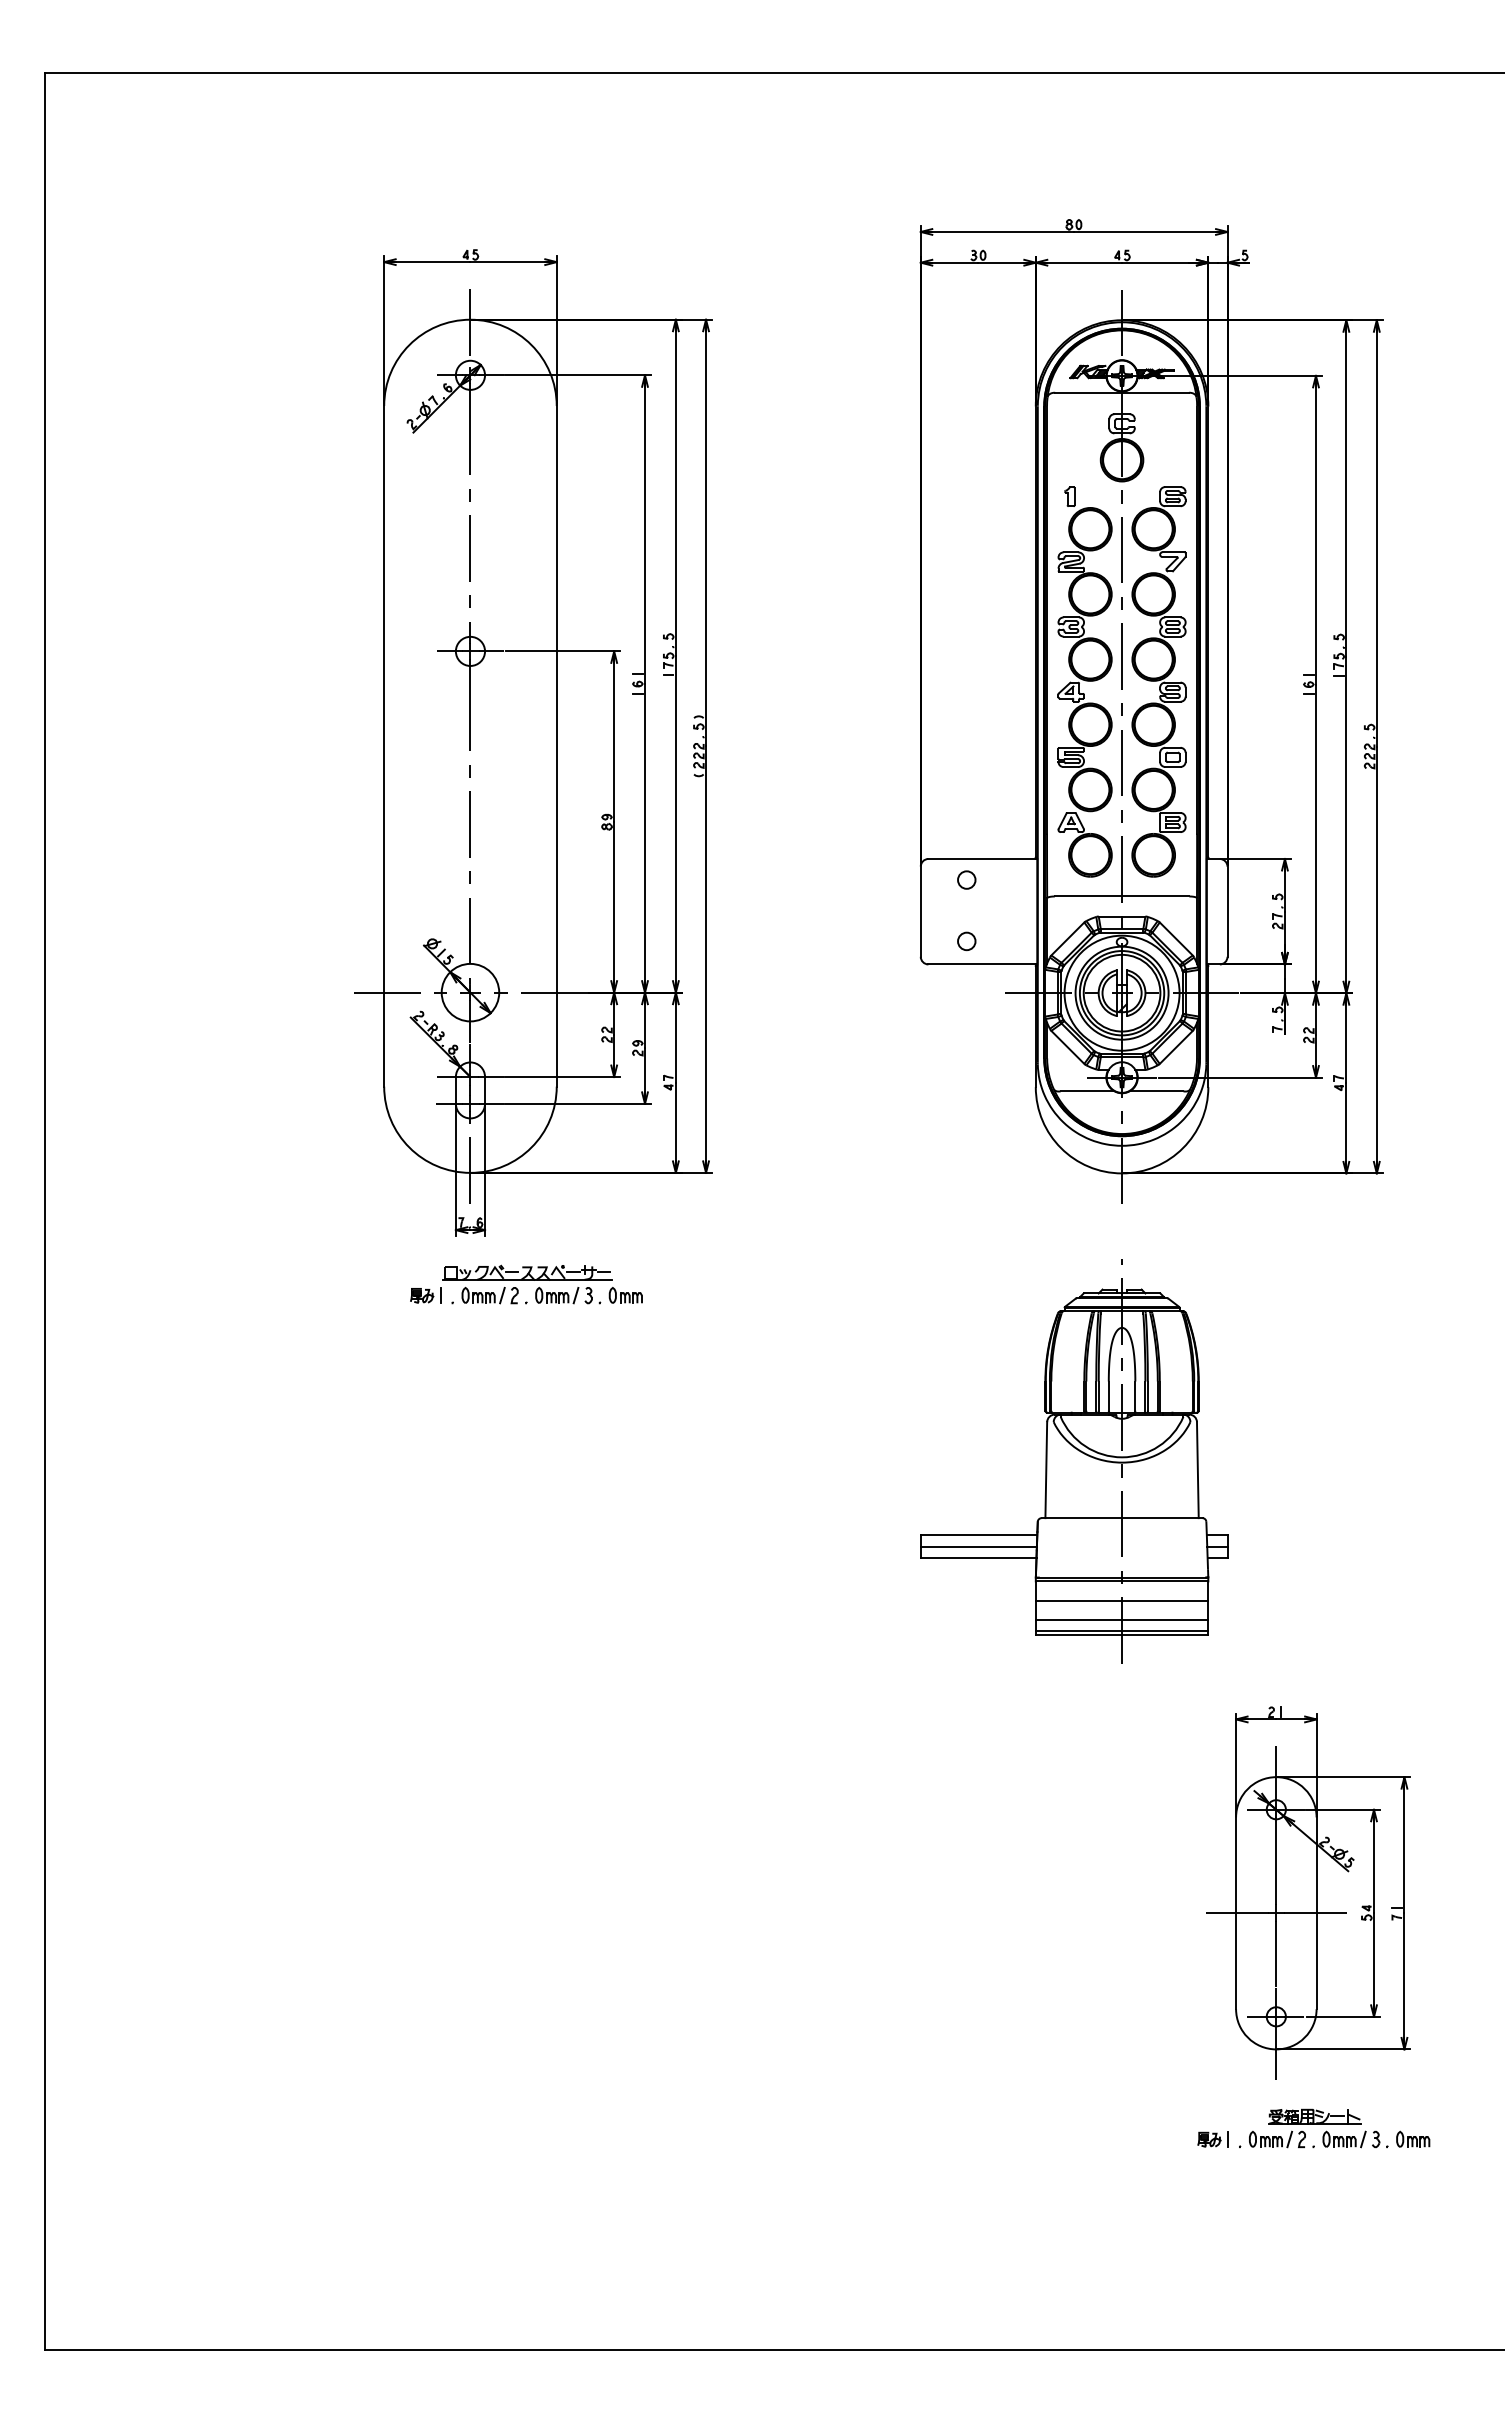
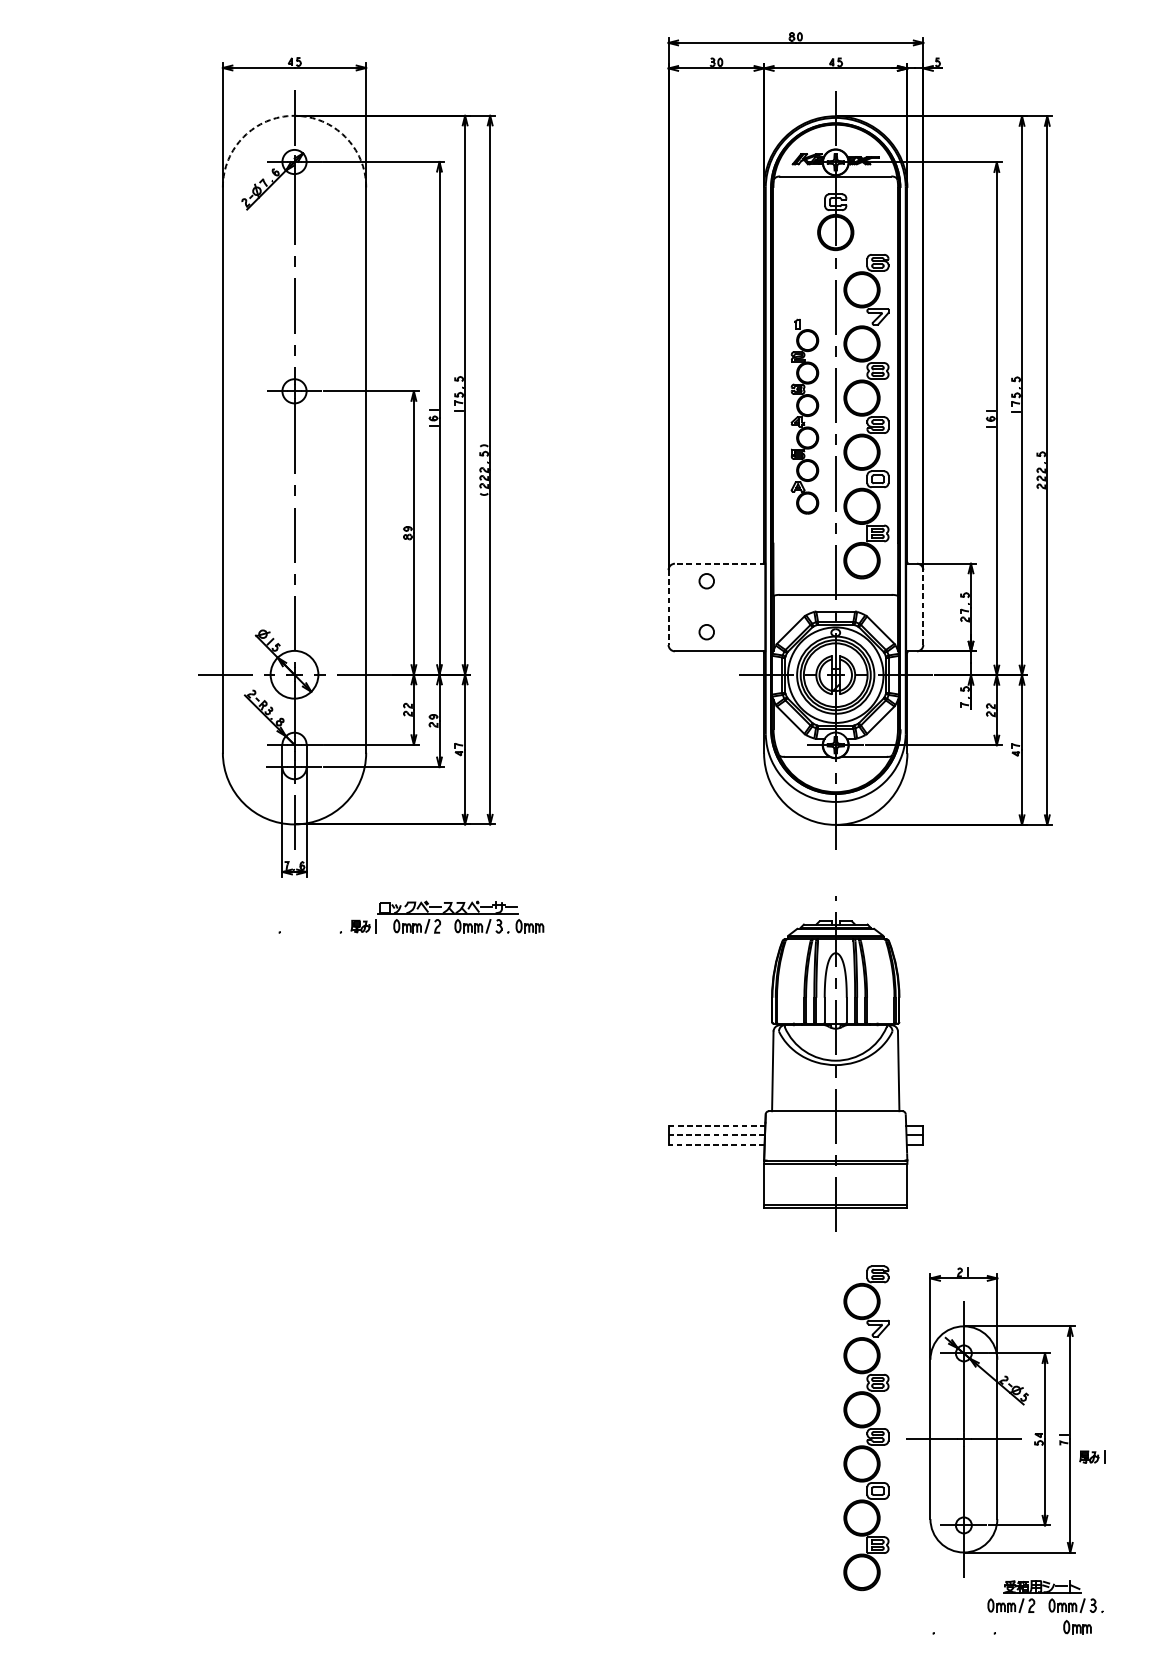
arc: (470, 319) -> (294, 115), solid -> dashed
part: (1084, 681) -> (804, 416), size x0.6
line: (982, 859) -> (719, 564), solid -> dashed
line: (1227, 911) -> (923, 607), solid -> dashed
line: (920, 912) -> (668, 608), solid -> dashed
part: (526, 1284) -> (447, 917), moved
line: (979, 1535) -> (717, 1125), solid -> dashed
line: (978, 1546) -> (716, 1134), solid -> dashed
line: (978, 1558) -> (716, 1144), solid -> dashed
line: (1121, 1600) -> (835, 1179), removed
line: (1121, 1619) -> (835, 1195), removed
part: (1158, 1899) -> (866, 1427), added
part: (1318, 2128) -> (1045, 1596), moved
part: (1212, 2139) -> (1091, 1457), moved

